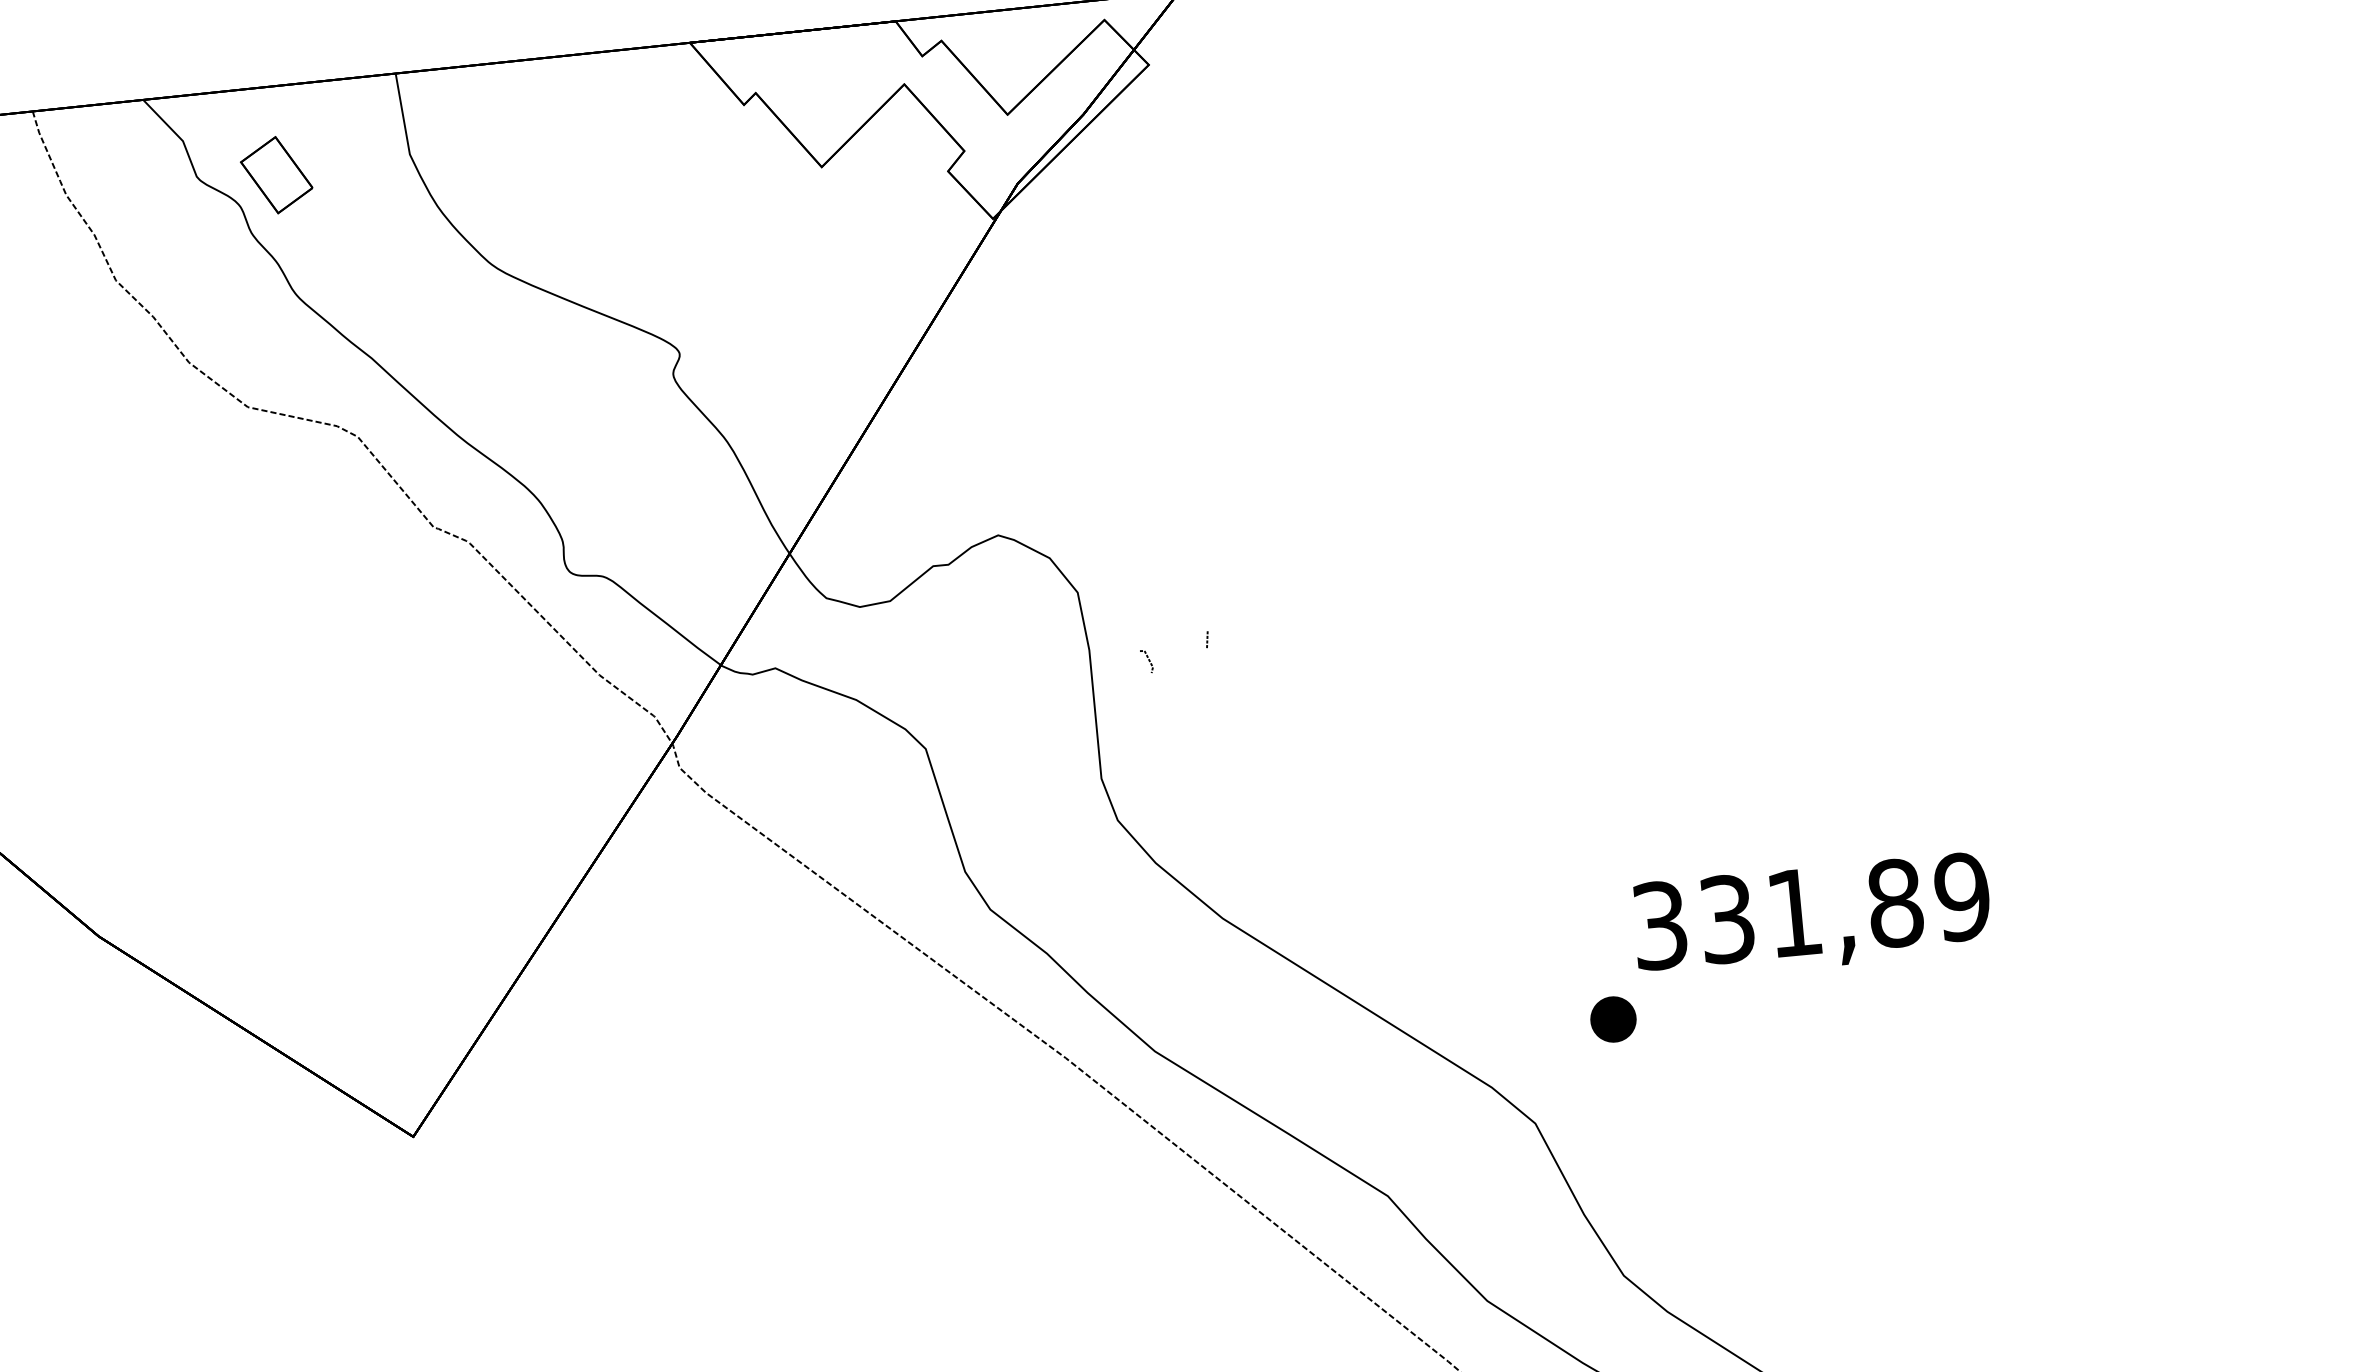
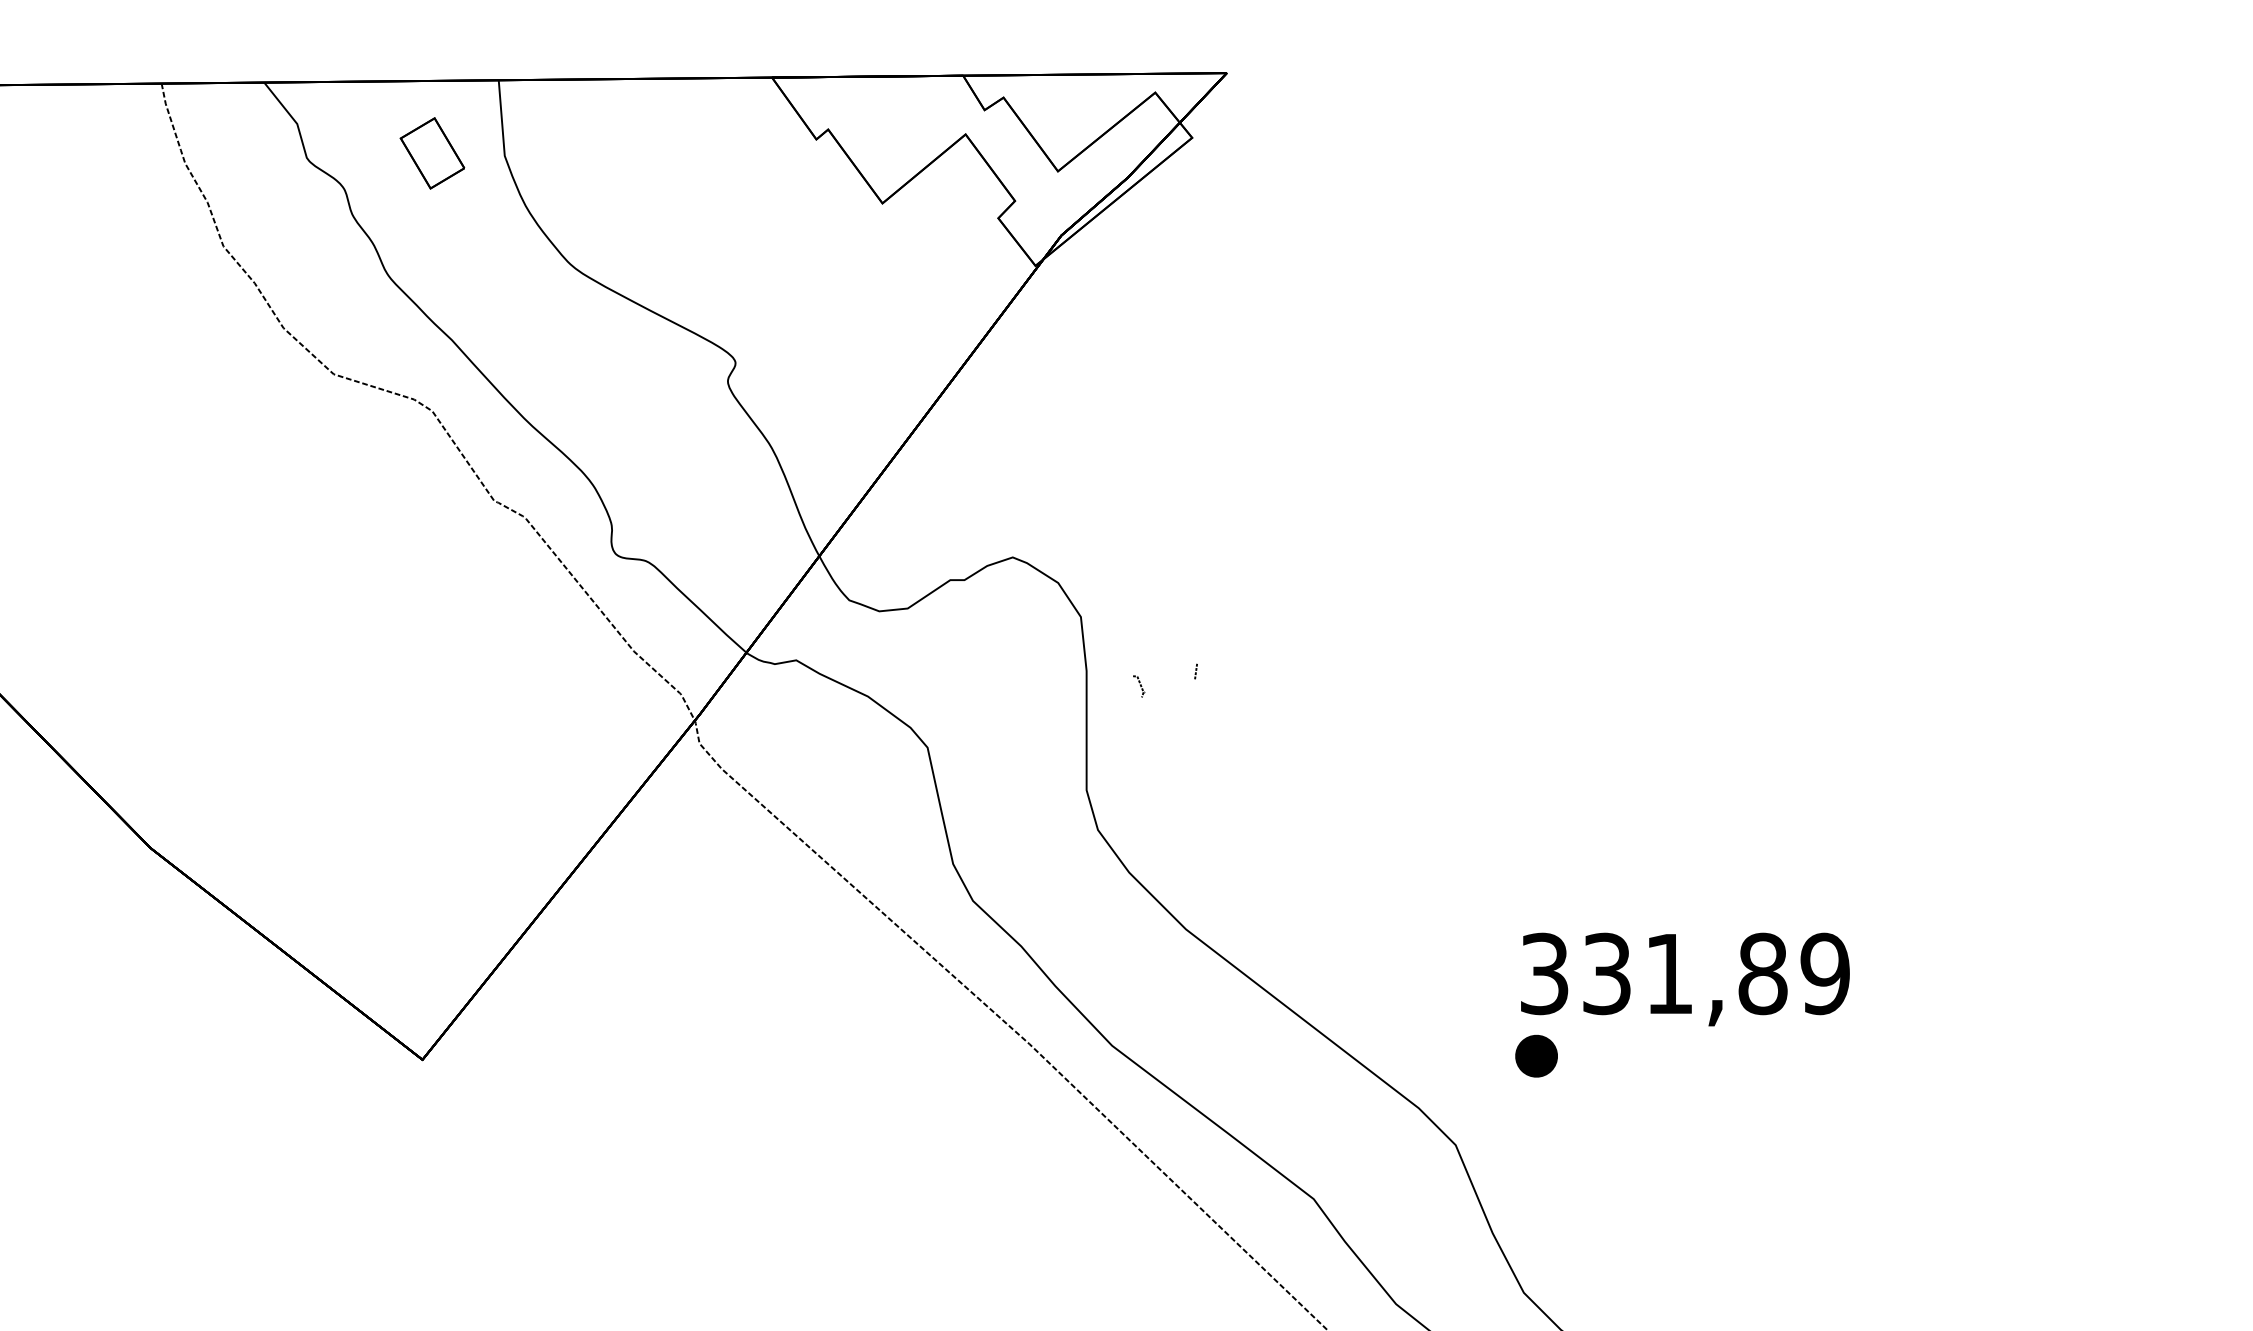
part: (276, 175) -> (432, 153), moved
text: (1812, 917) -> (1685, 979), moved

